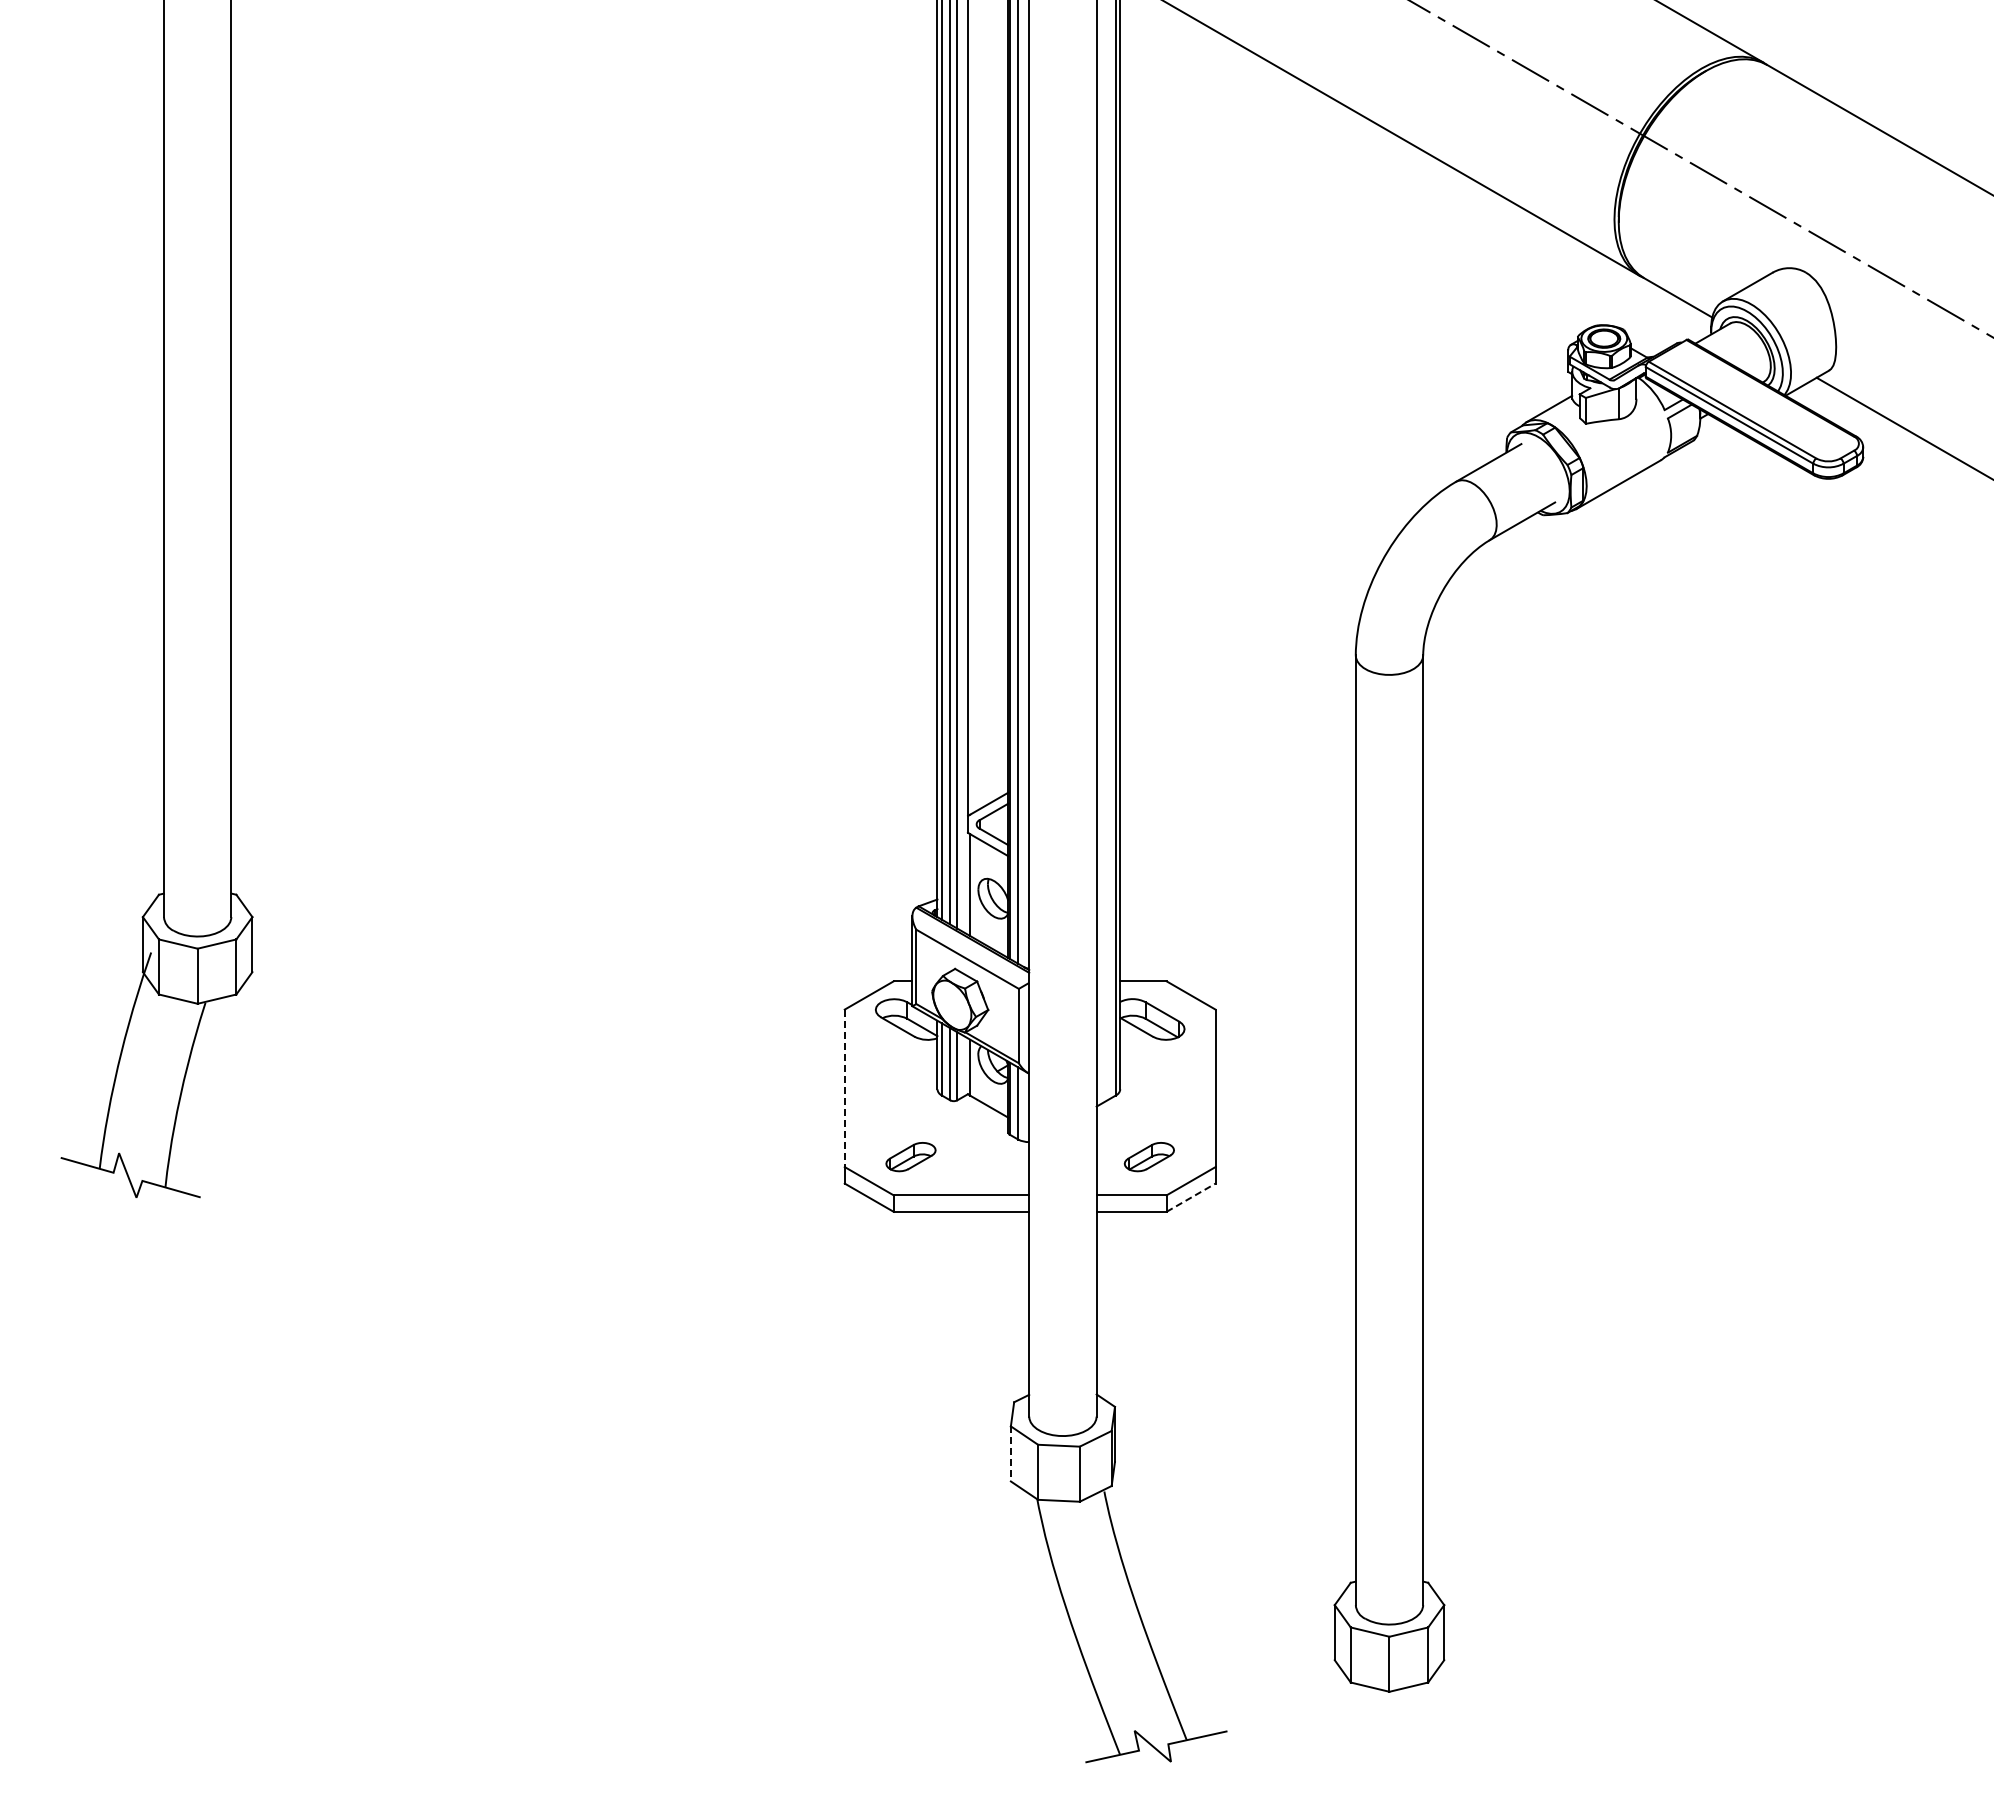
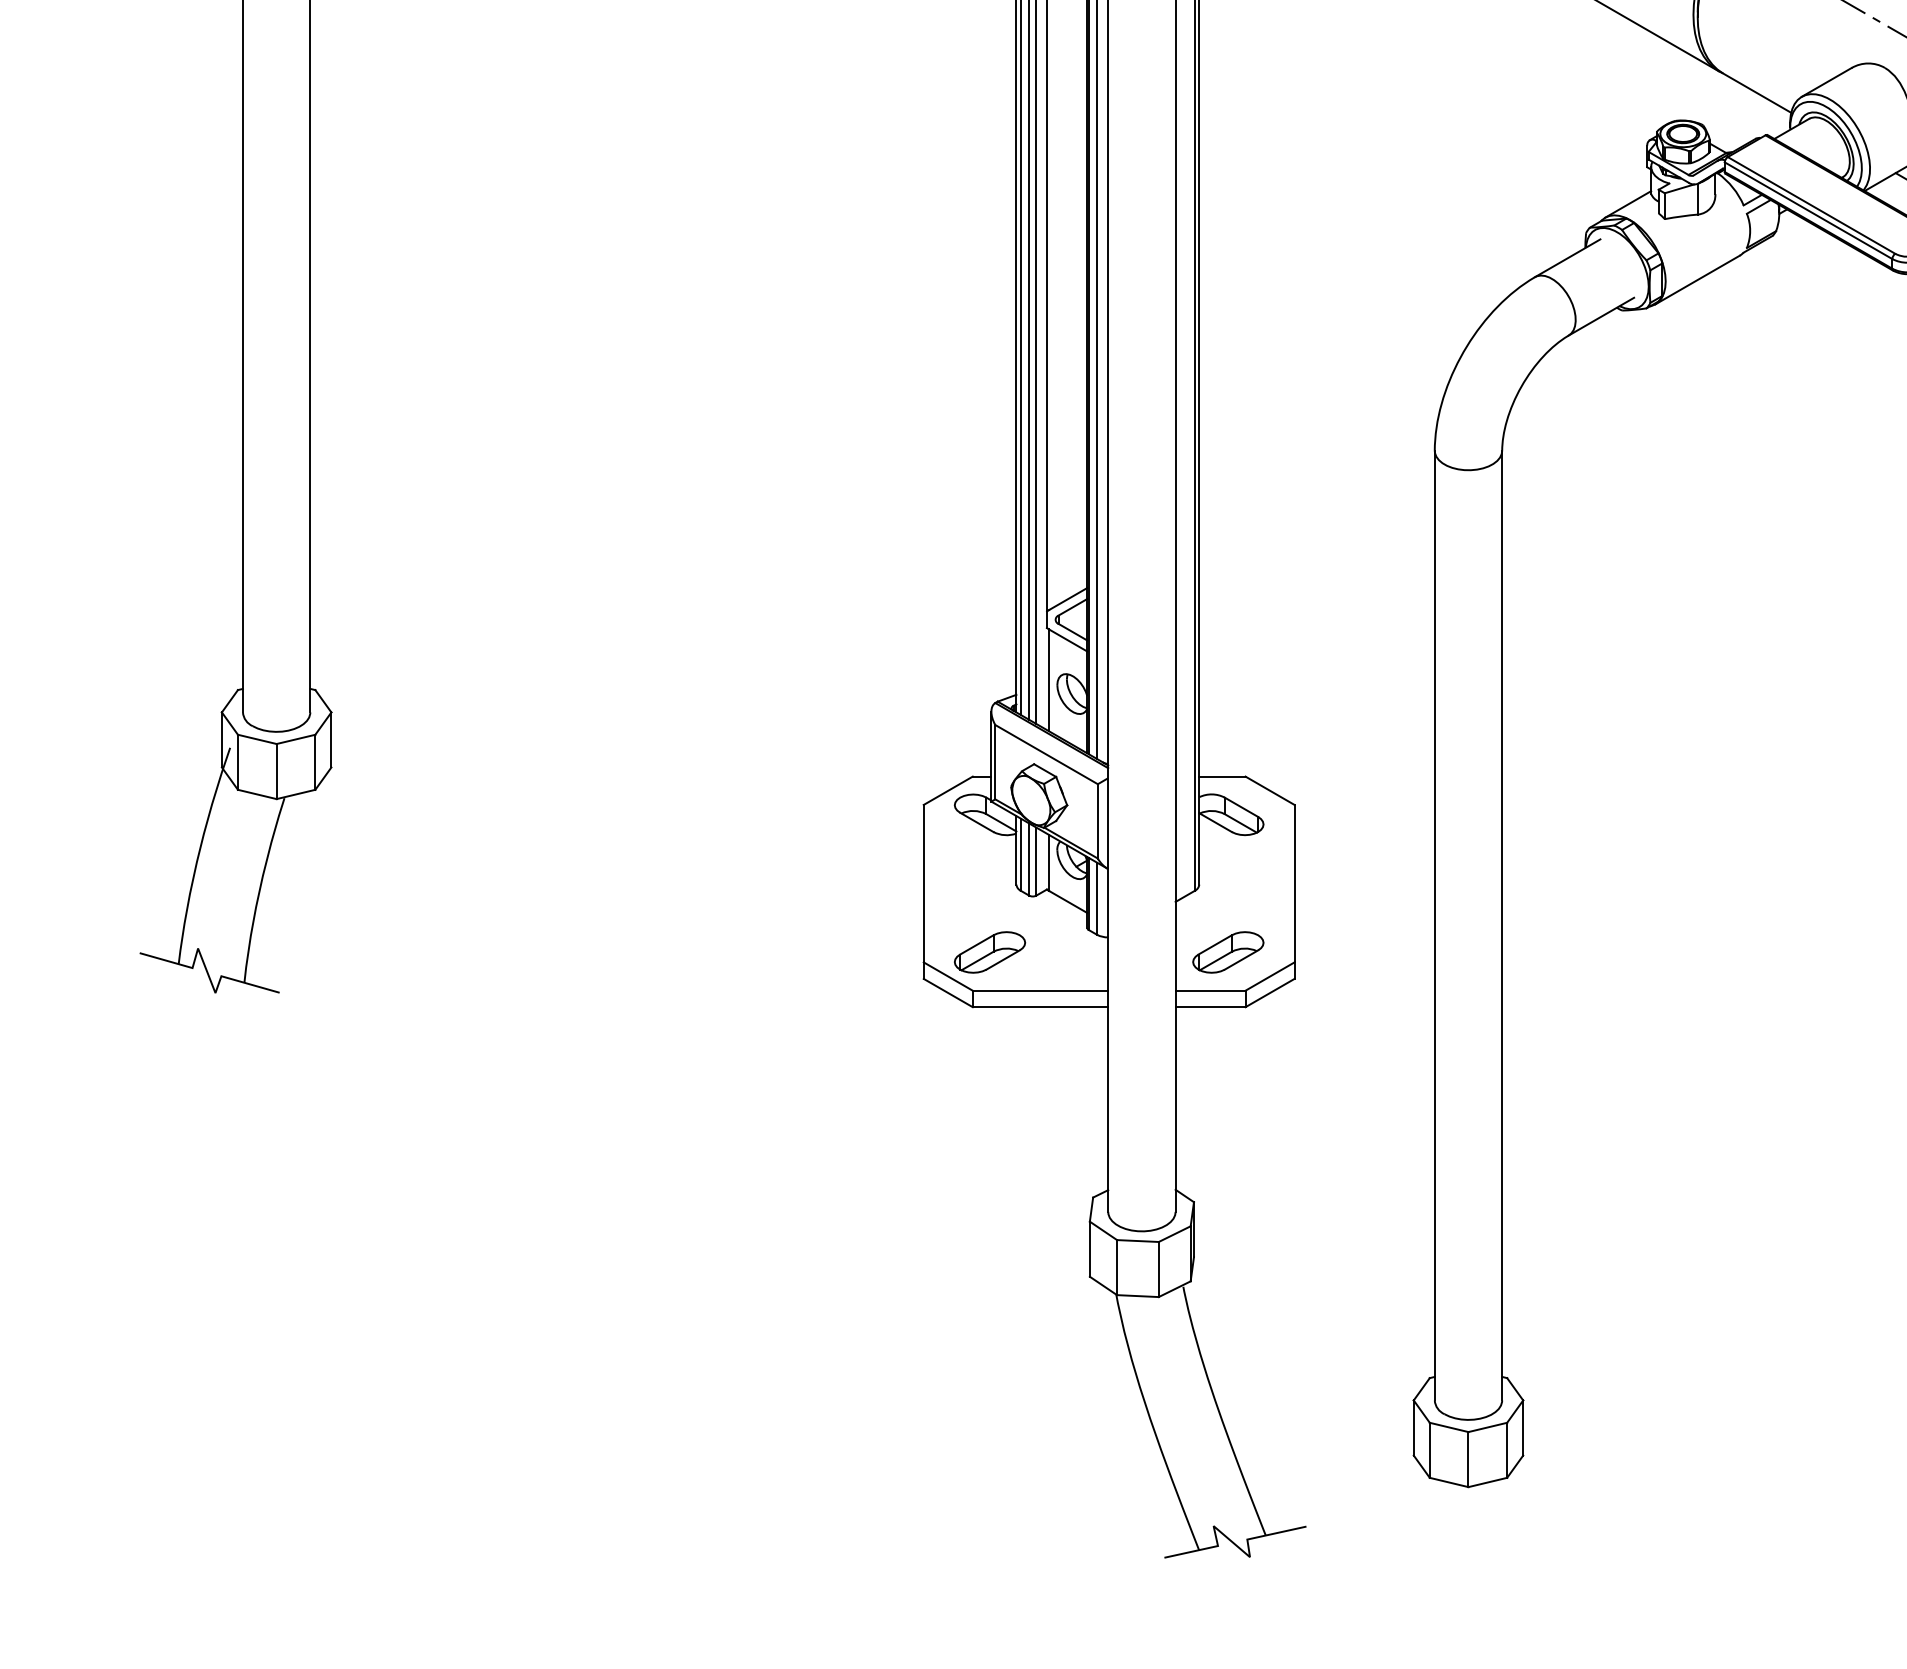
line: (844, 1088) -> (923, 883), dashed -> solid
part: (910, 1156) -> (989, 951), size x1.43
part: (1149, 1156) -> (1228, 951), size x1.43
line: (1191, 1197) -> (1270, 992), dashed -> solid
line: (1010, 1453) -> (1089, 1248), dashed -> solid

